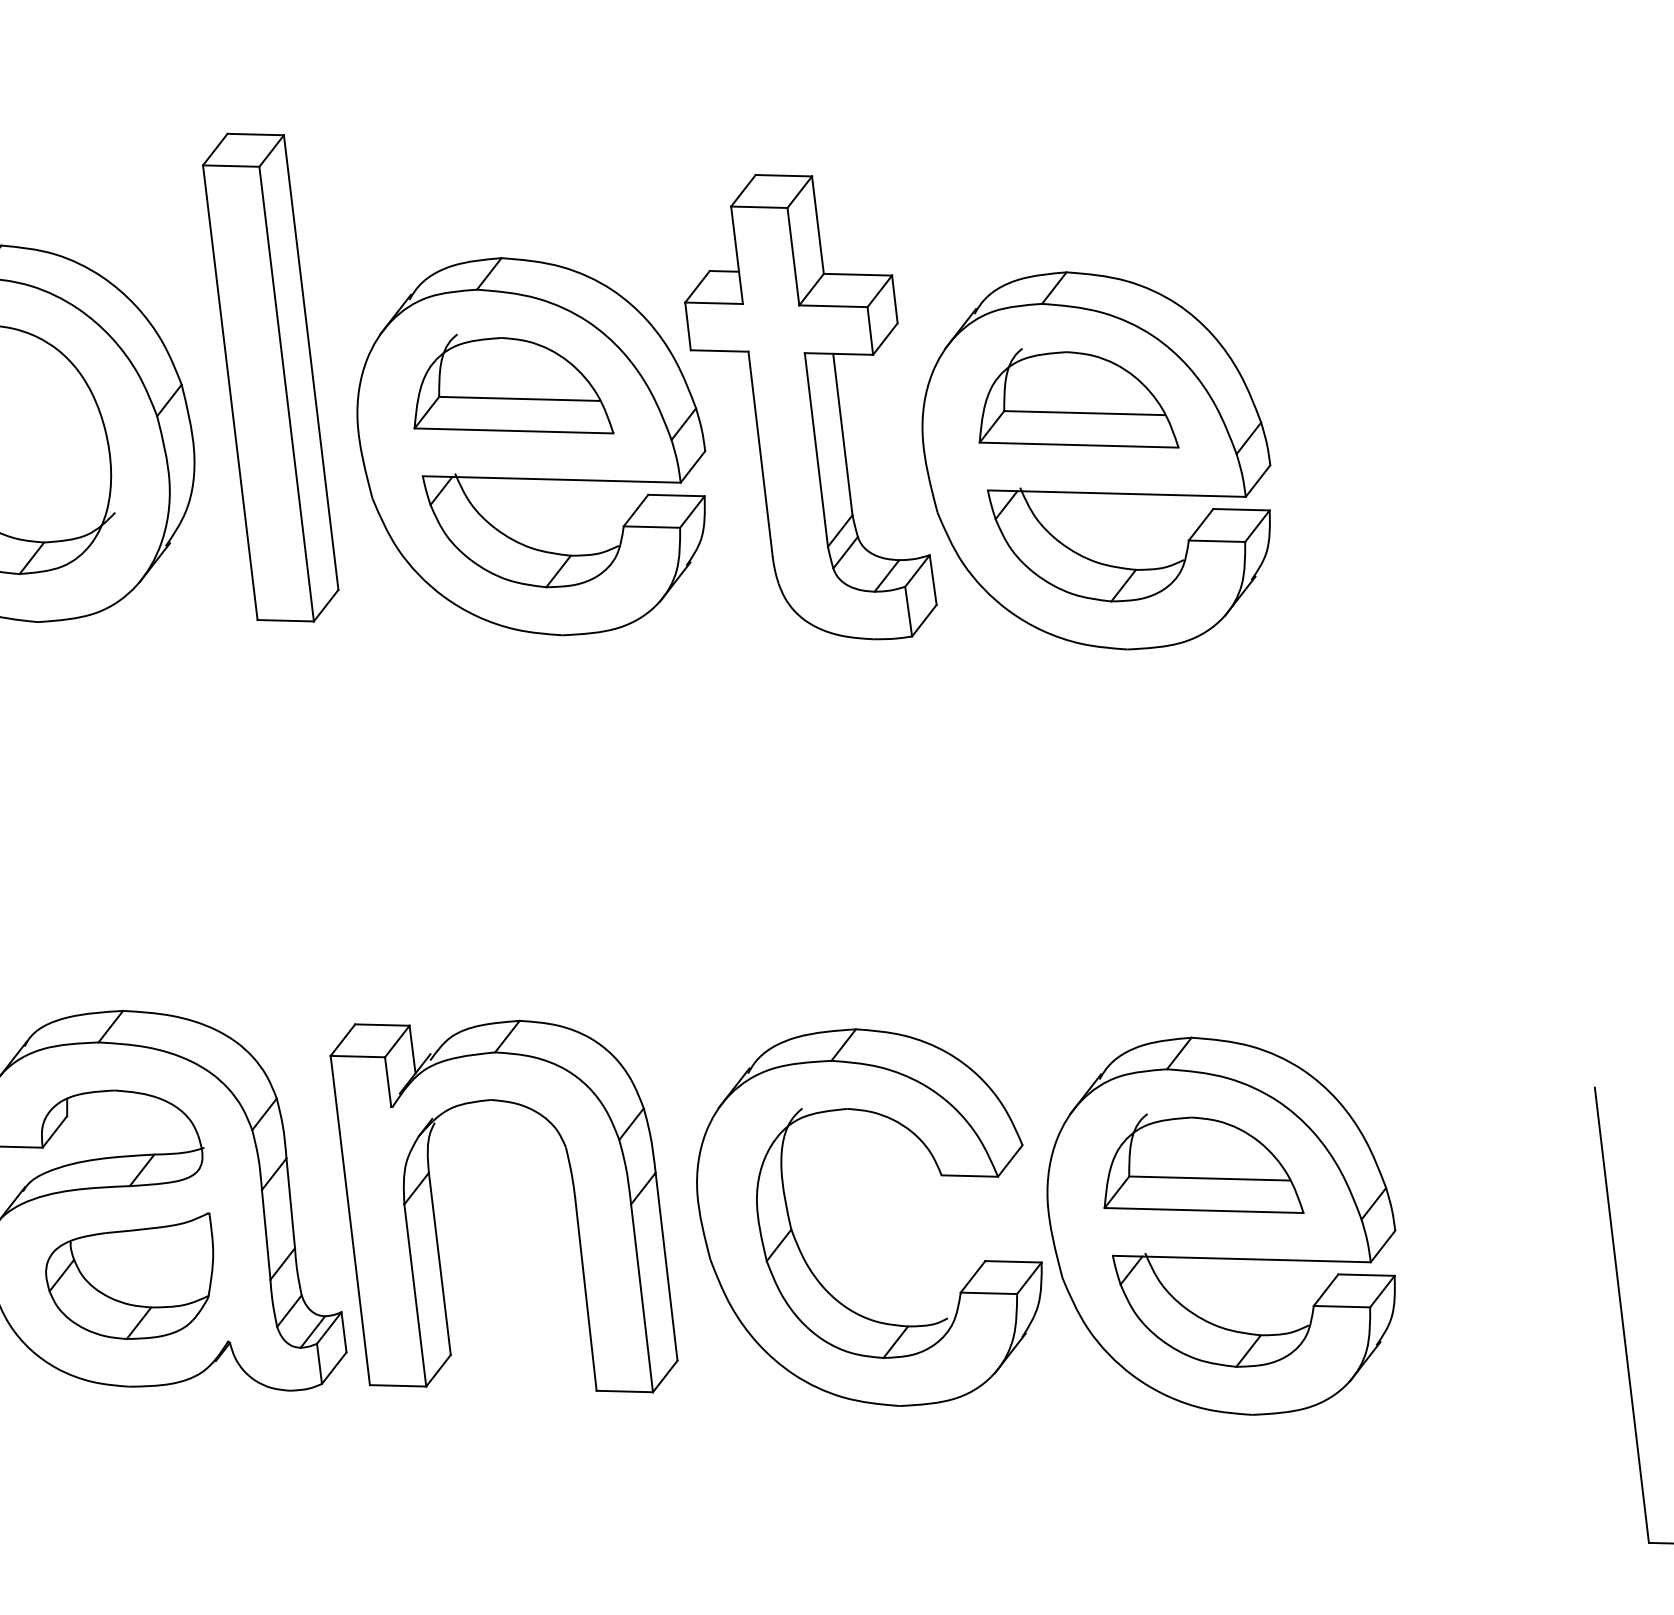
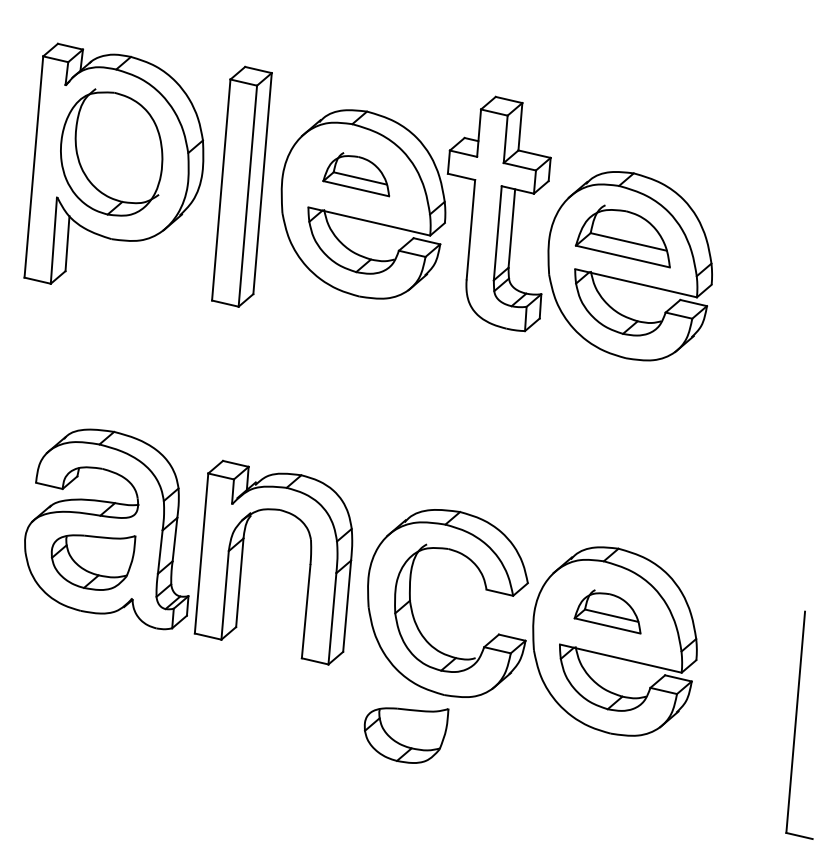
part: (269, 377) -> (241, 186), moved
part: (506, 389) -> (356, 174), size x0.7
part: (1195, 1169) -> (607, 611), size x0.7
part: (840, 1503) -> (406, 735), added

